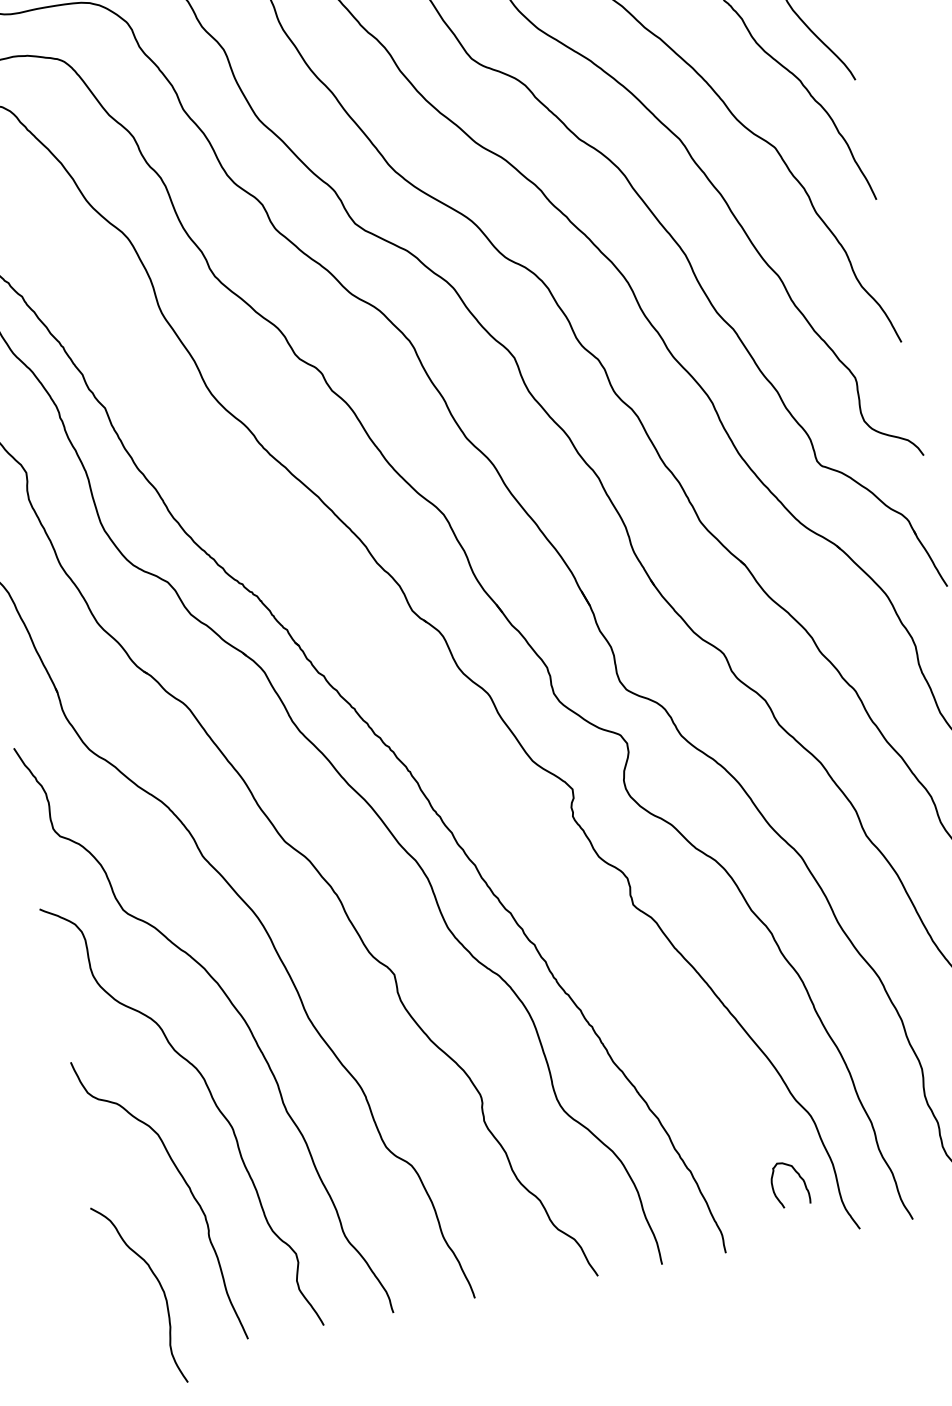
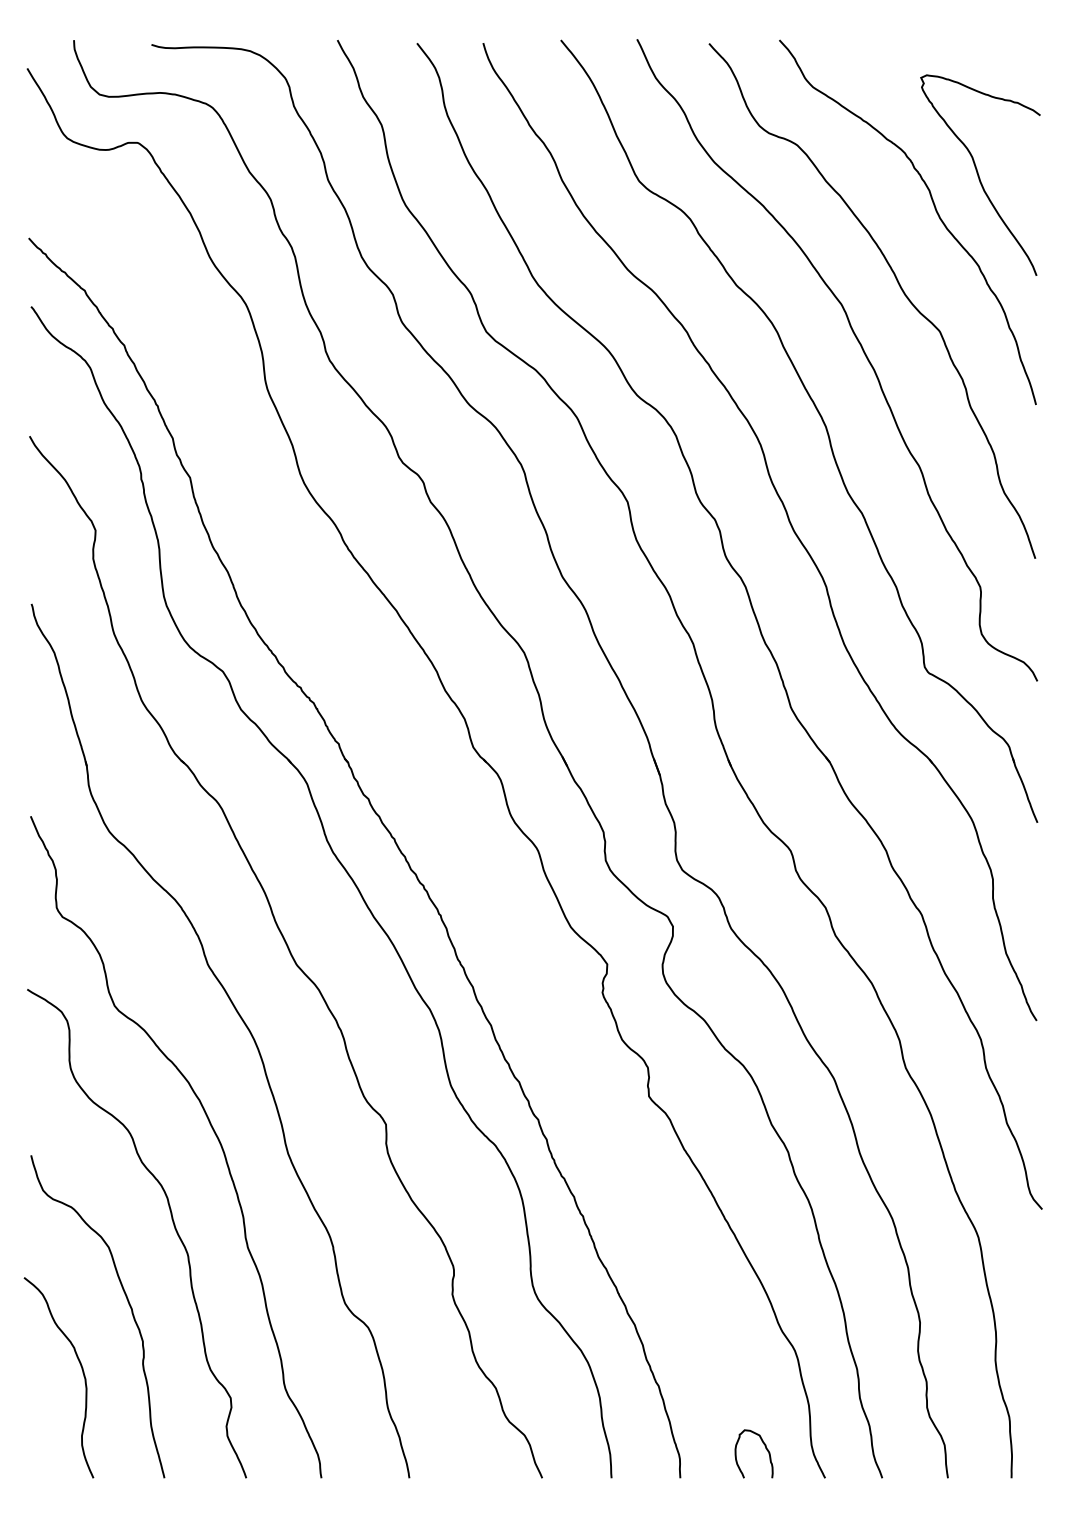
curve: (799, 1177) -> (765, 1448), moved
curve: (160, 1287) -> (82, 1373), moved

